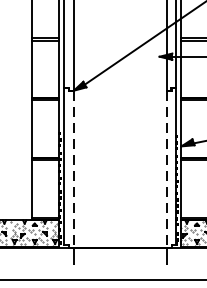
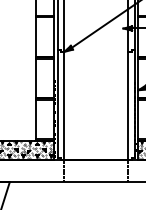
line: (74, 169) -> (64, 106), dashed -> solid
line: (167, 169) -> (128, 106), dashed -> solid

